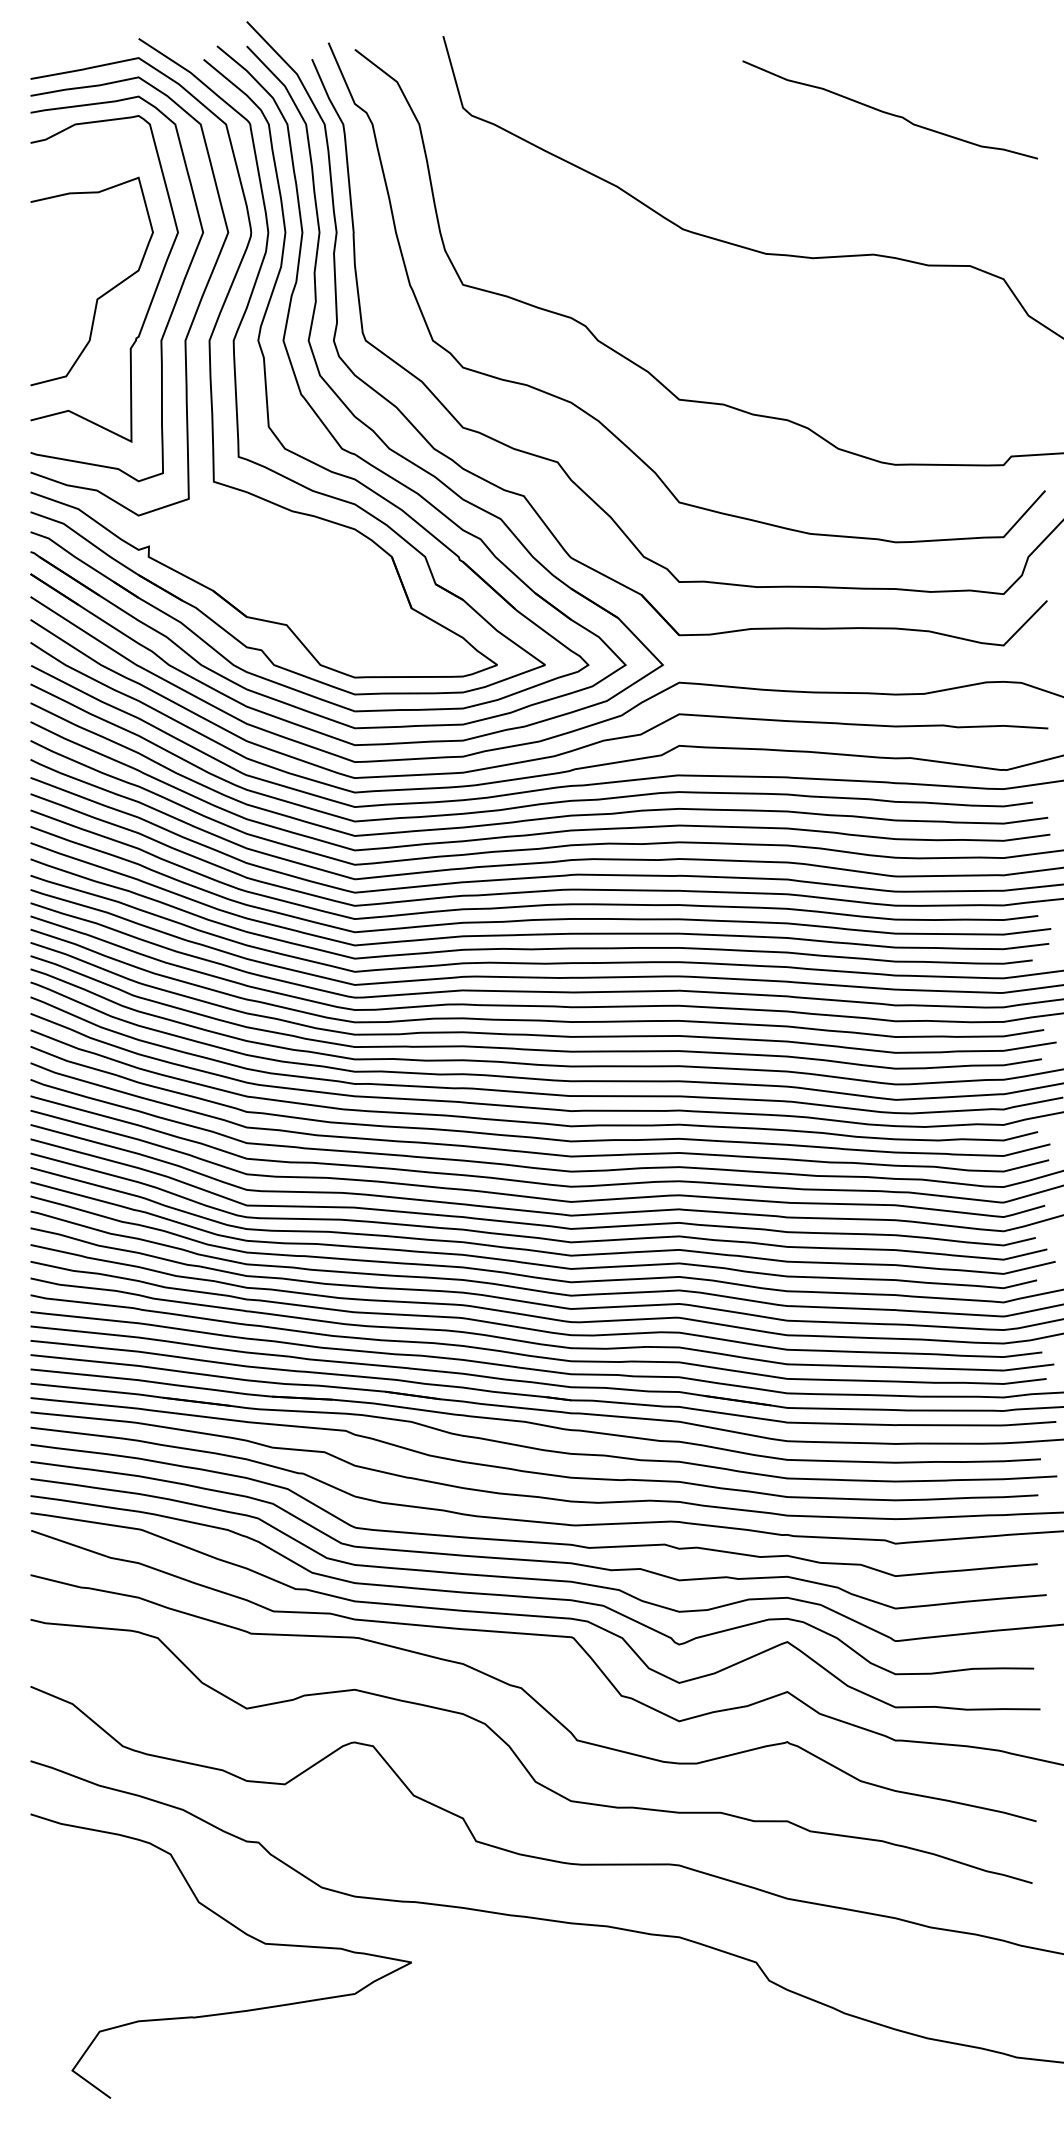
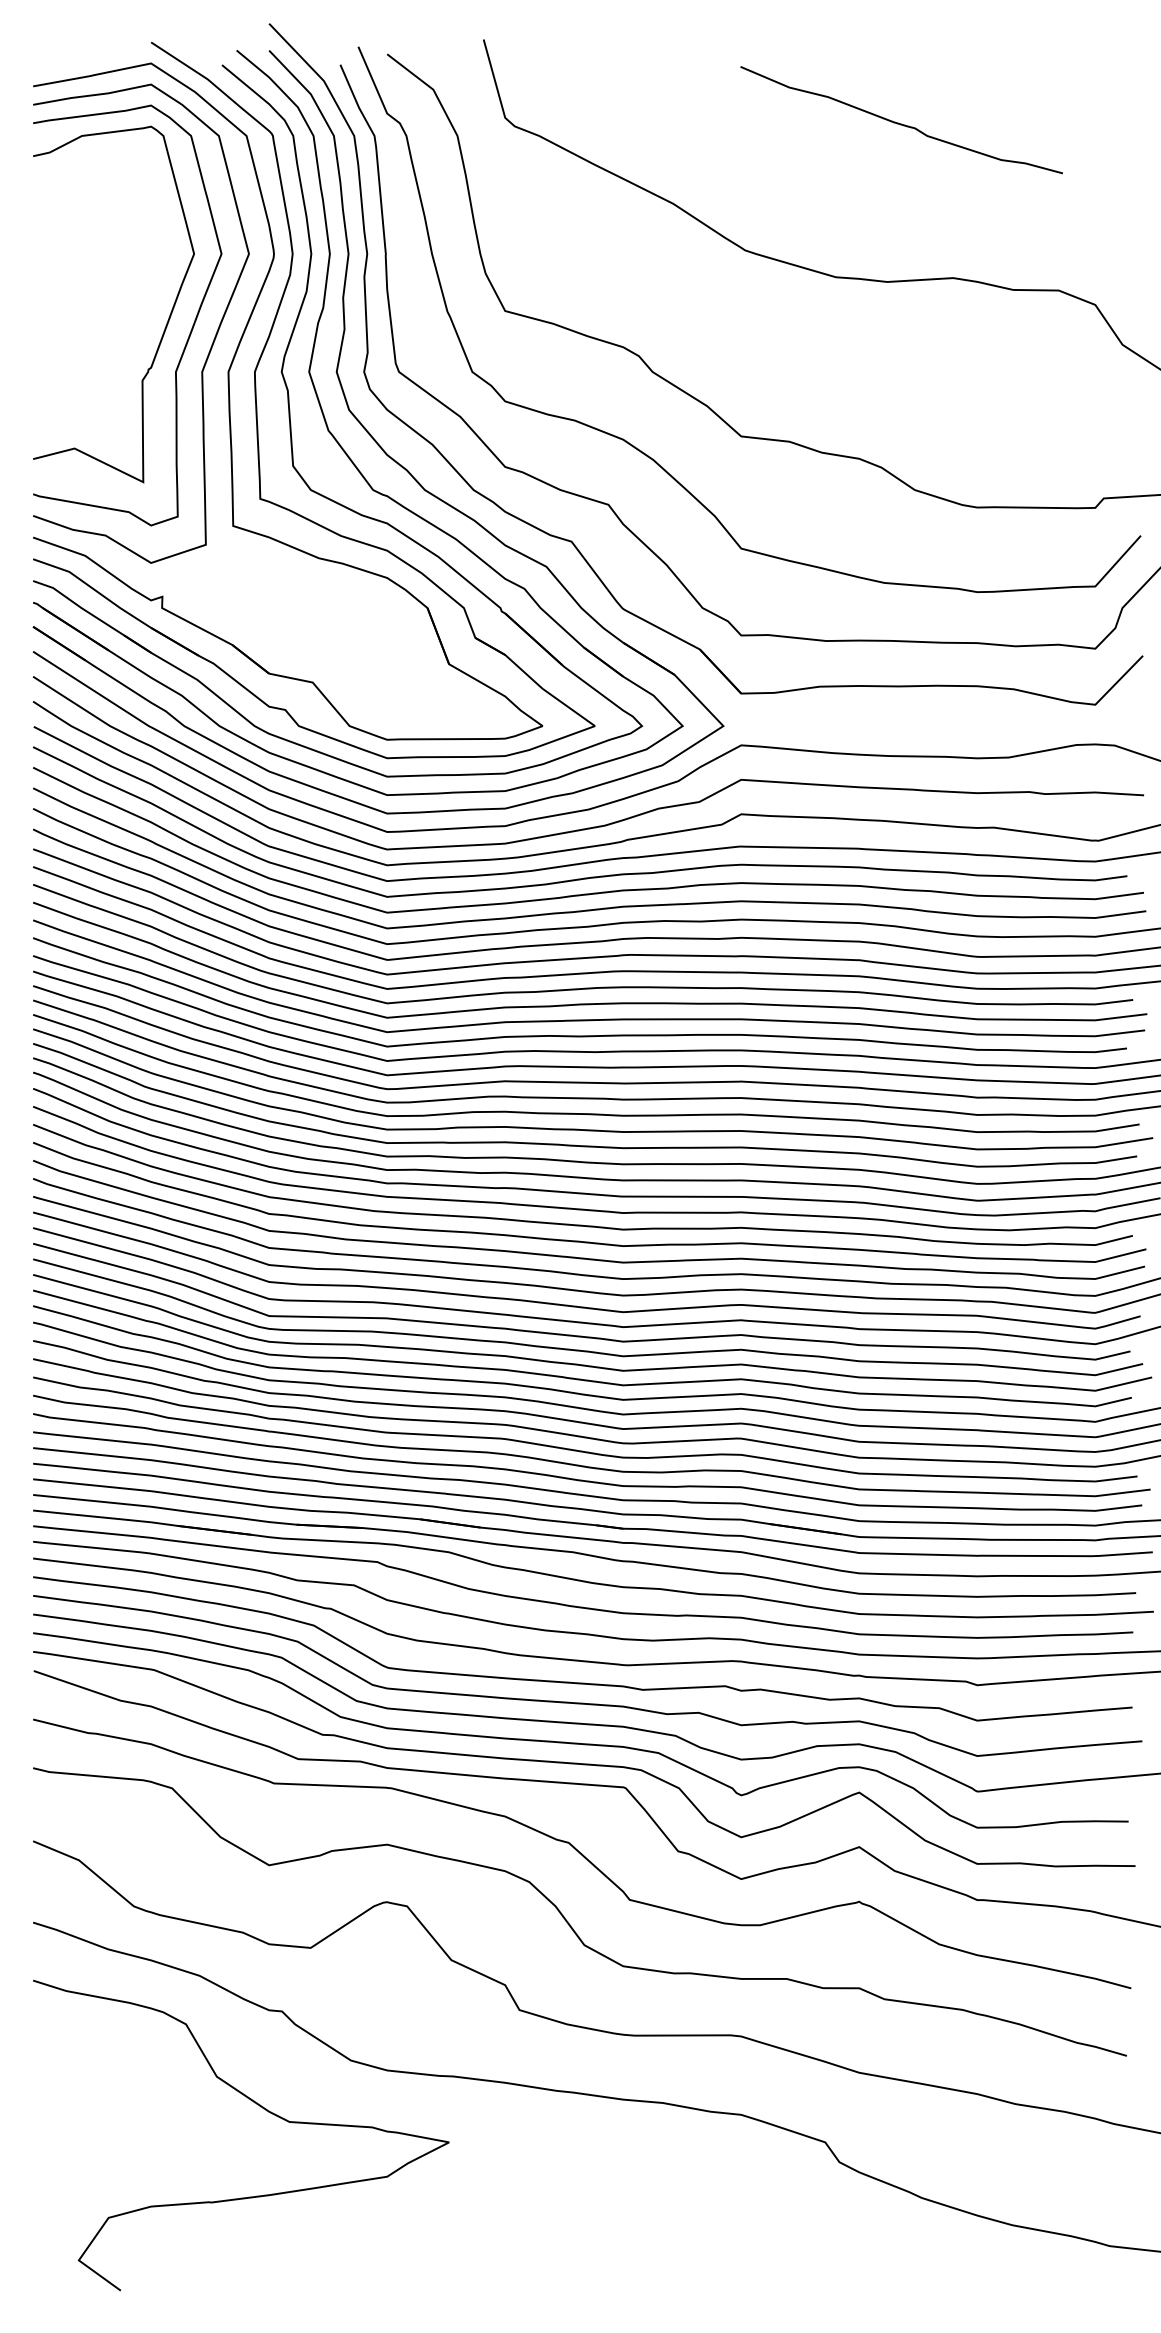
curve: (889, 112) -> (900, 122), moved
curve: (99, 296) -> (108, 323), removed

